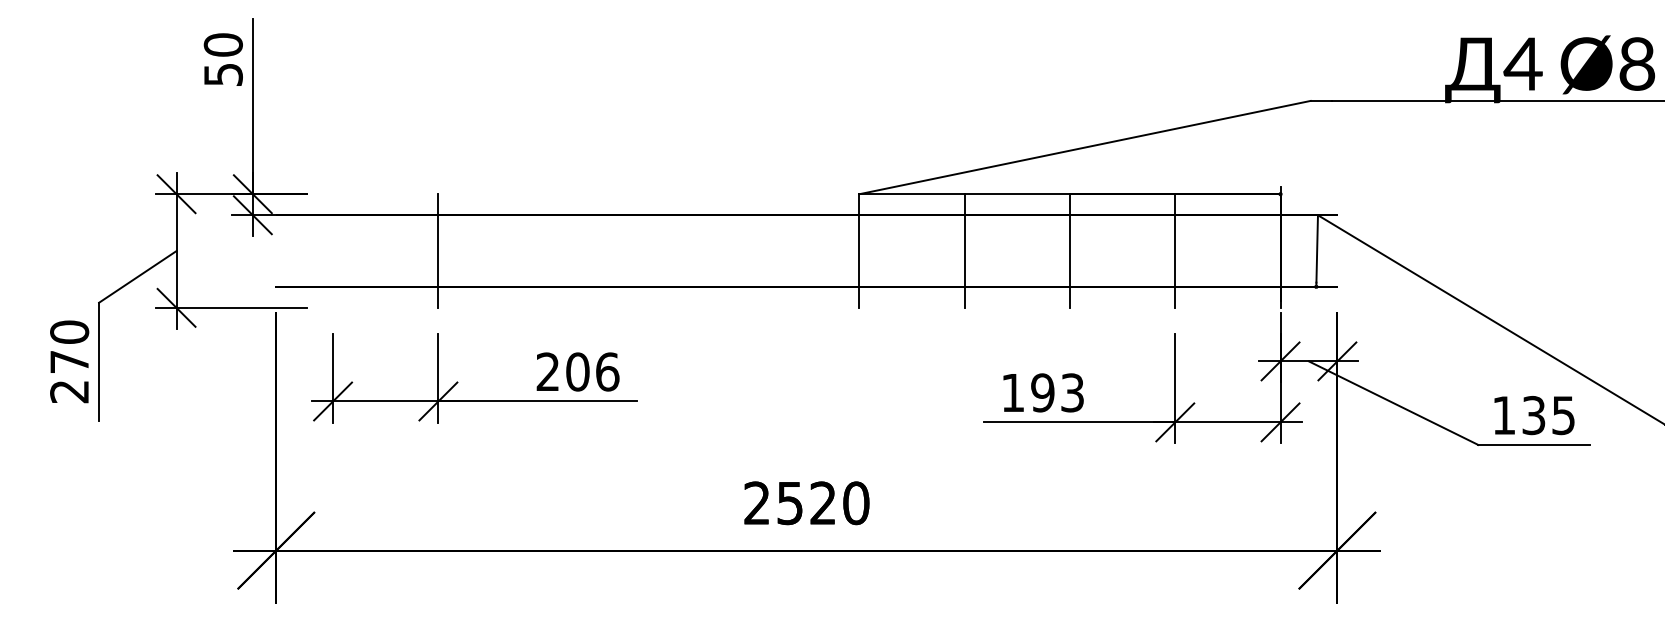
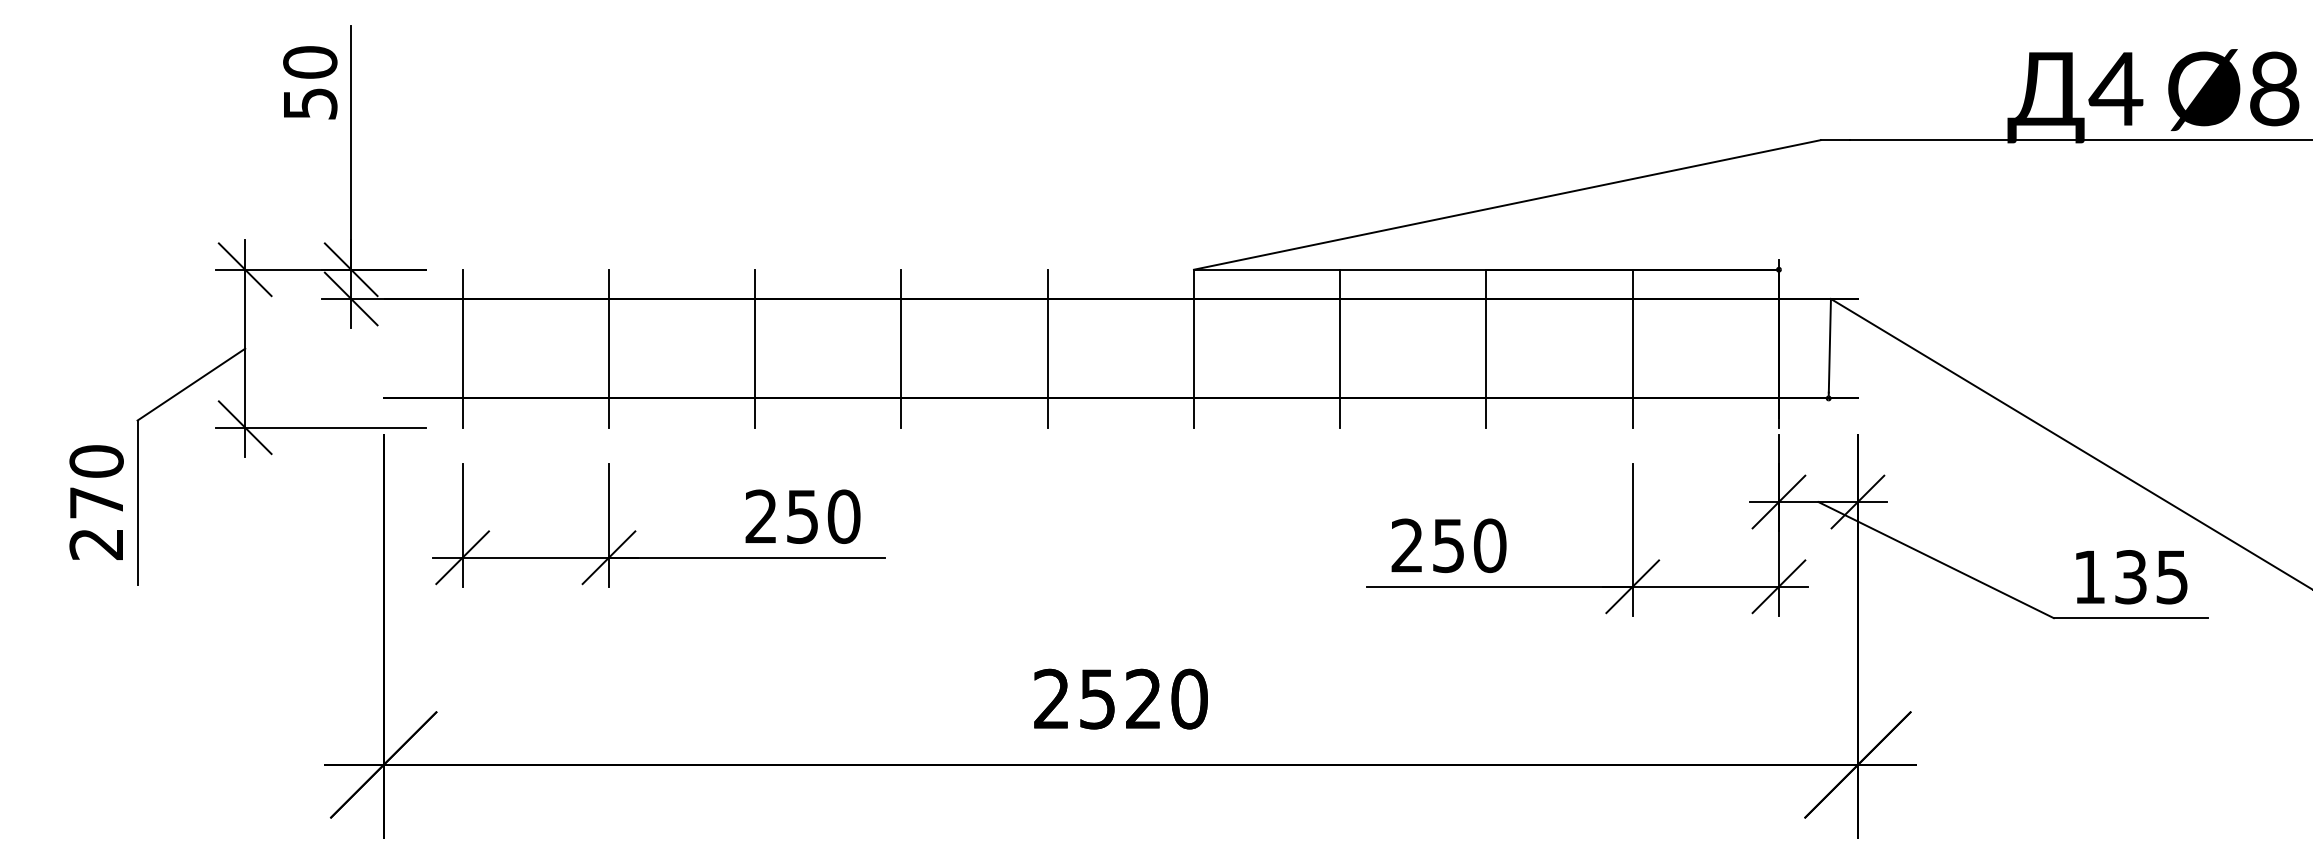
line: (332, 250) -> (462, 348), added
line: (543, 250) -> (755, 348), added
line: (648, 250) -> (901, 348), added
line: (754, 250) -> (1047, 348), added
text: (592, 371) -> (823, 516), 206 -> 250
text: (1042, 392) -> (1448, 545), 193 -> 250

